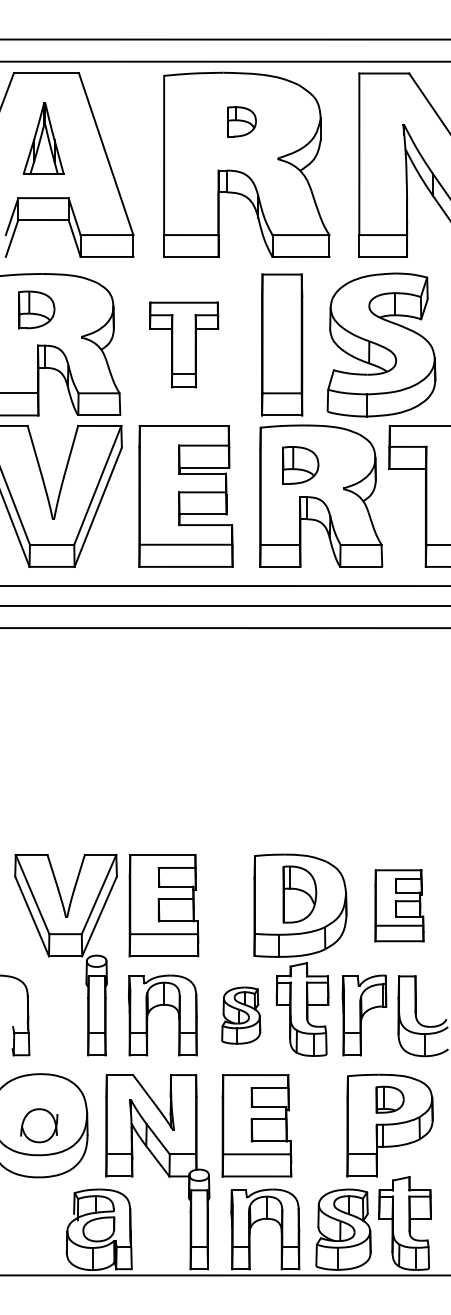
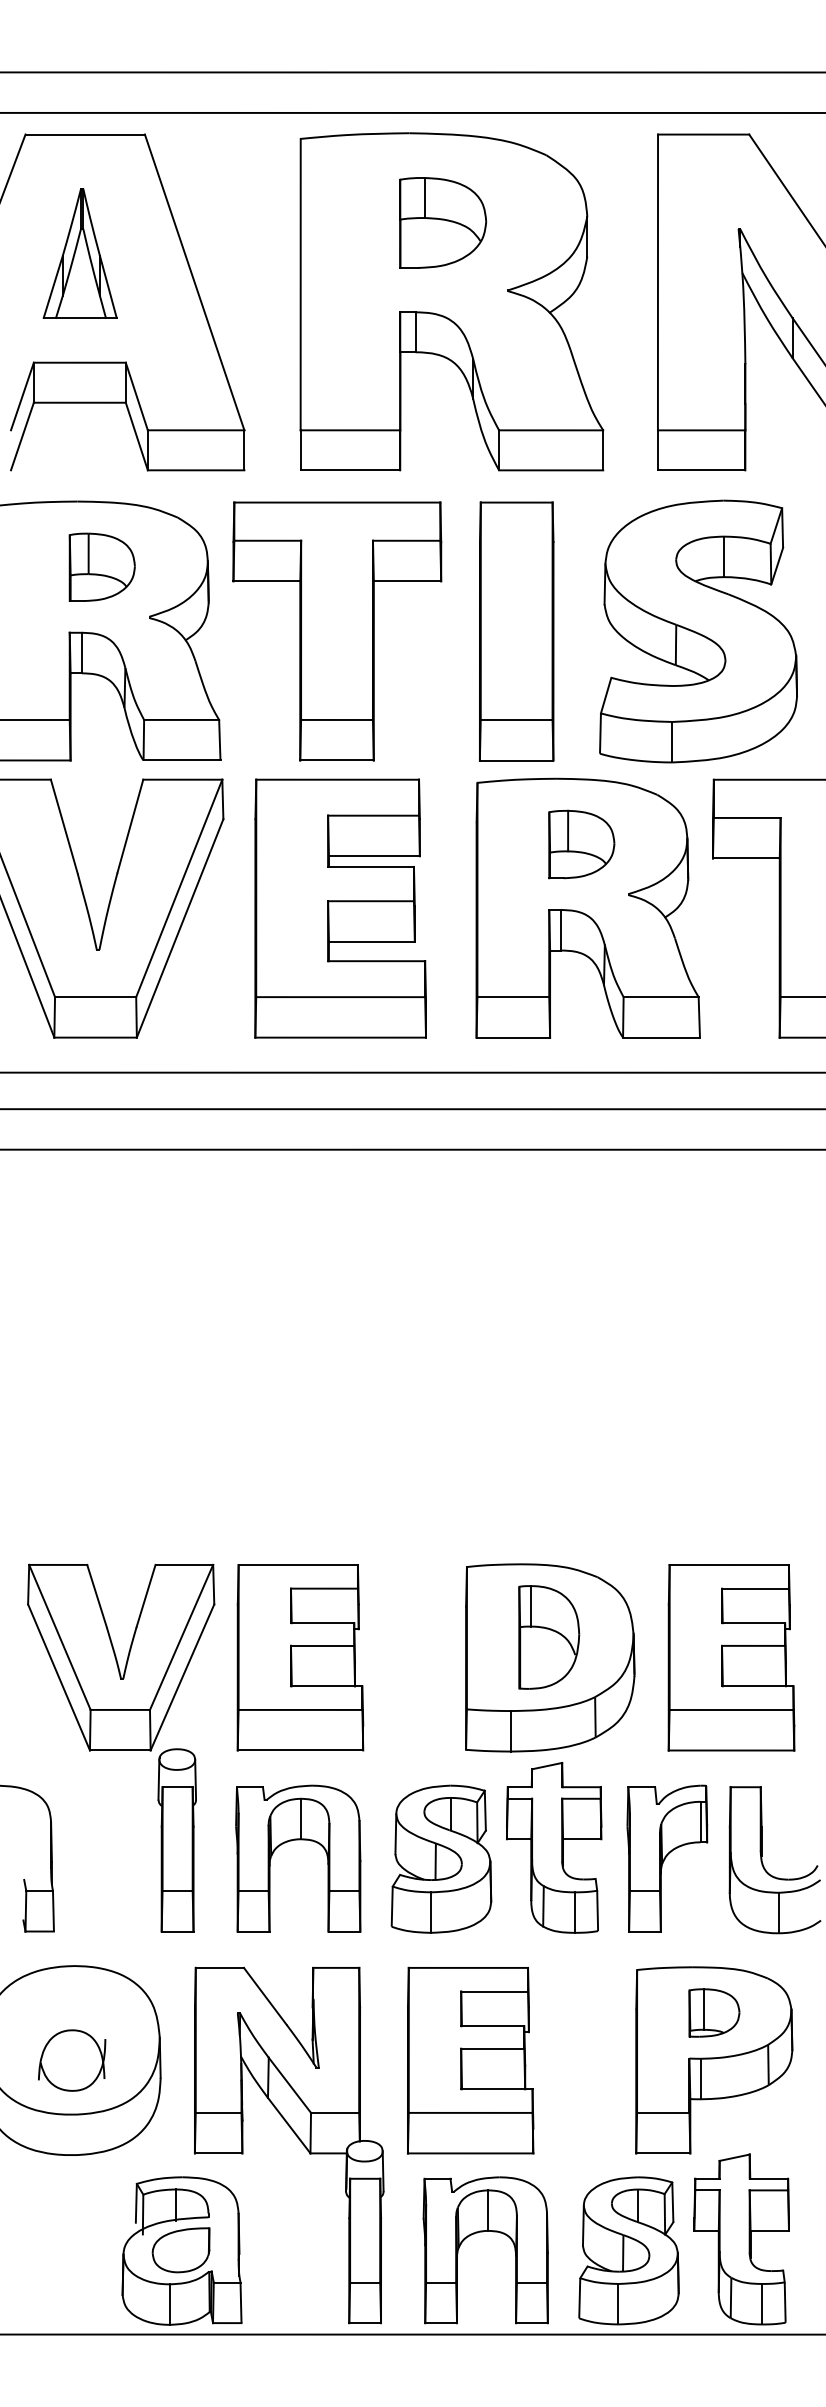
part: (241, 121) -> (442, 222), size x1.67
part: (36, 309) -> (101, 566), moved
part: (183, 344) -> (336, 630), size x1.67
part: (300, 465) -> (581, 844), moved
part: (399, 905) -> (731, 1657), size x1.43
part: (241, 1015) -> (442, 1858), size x1.43

